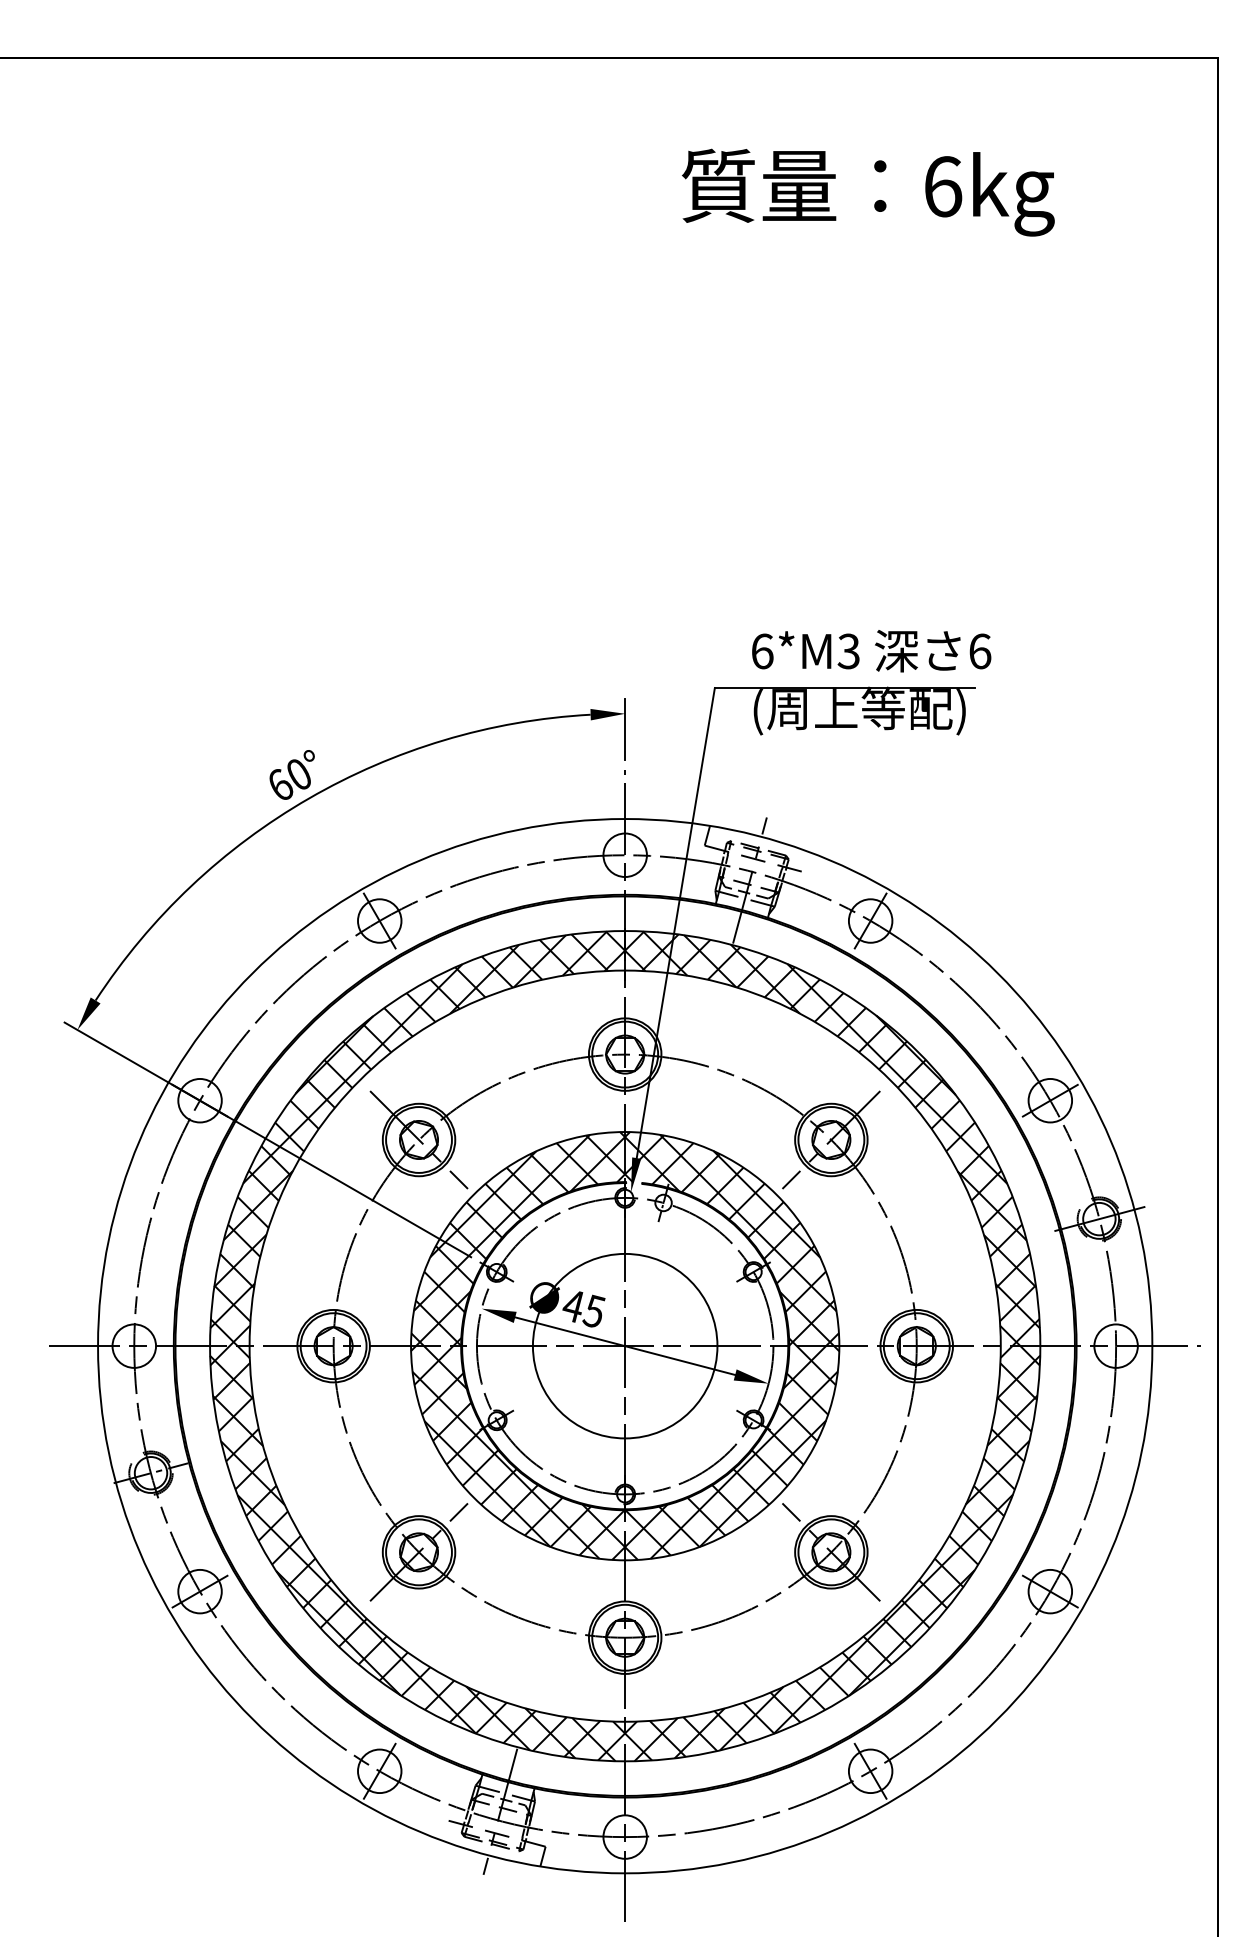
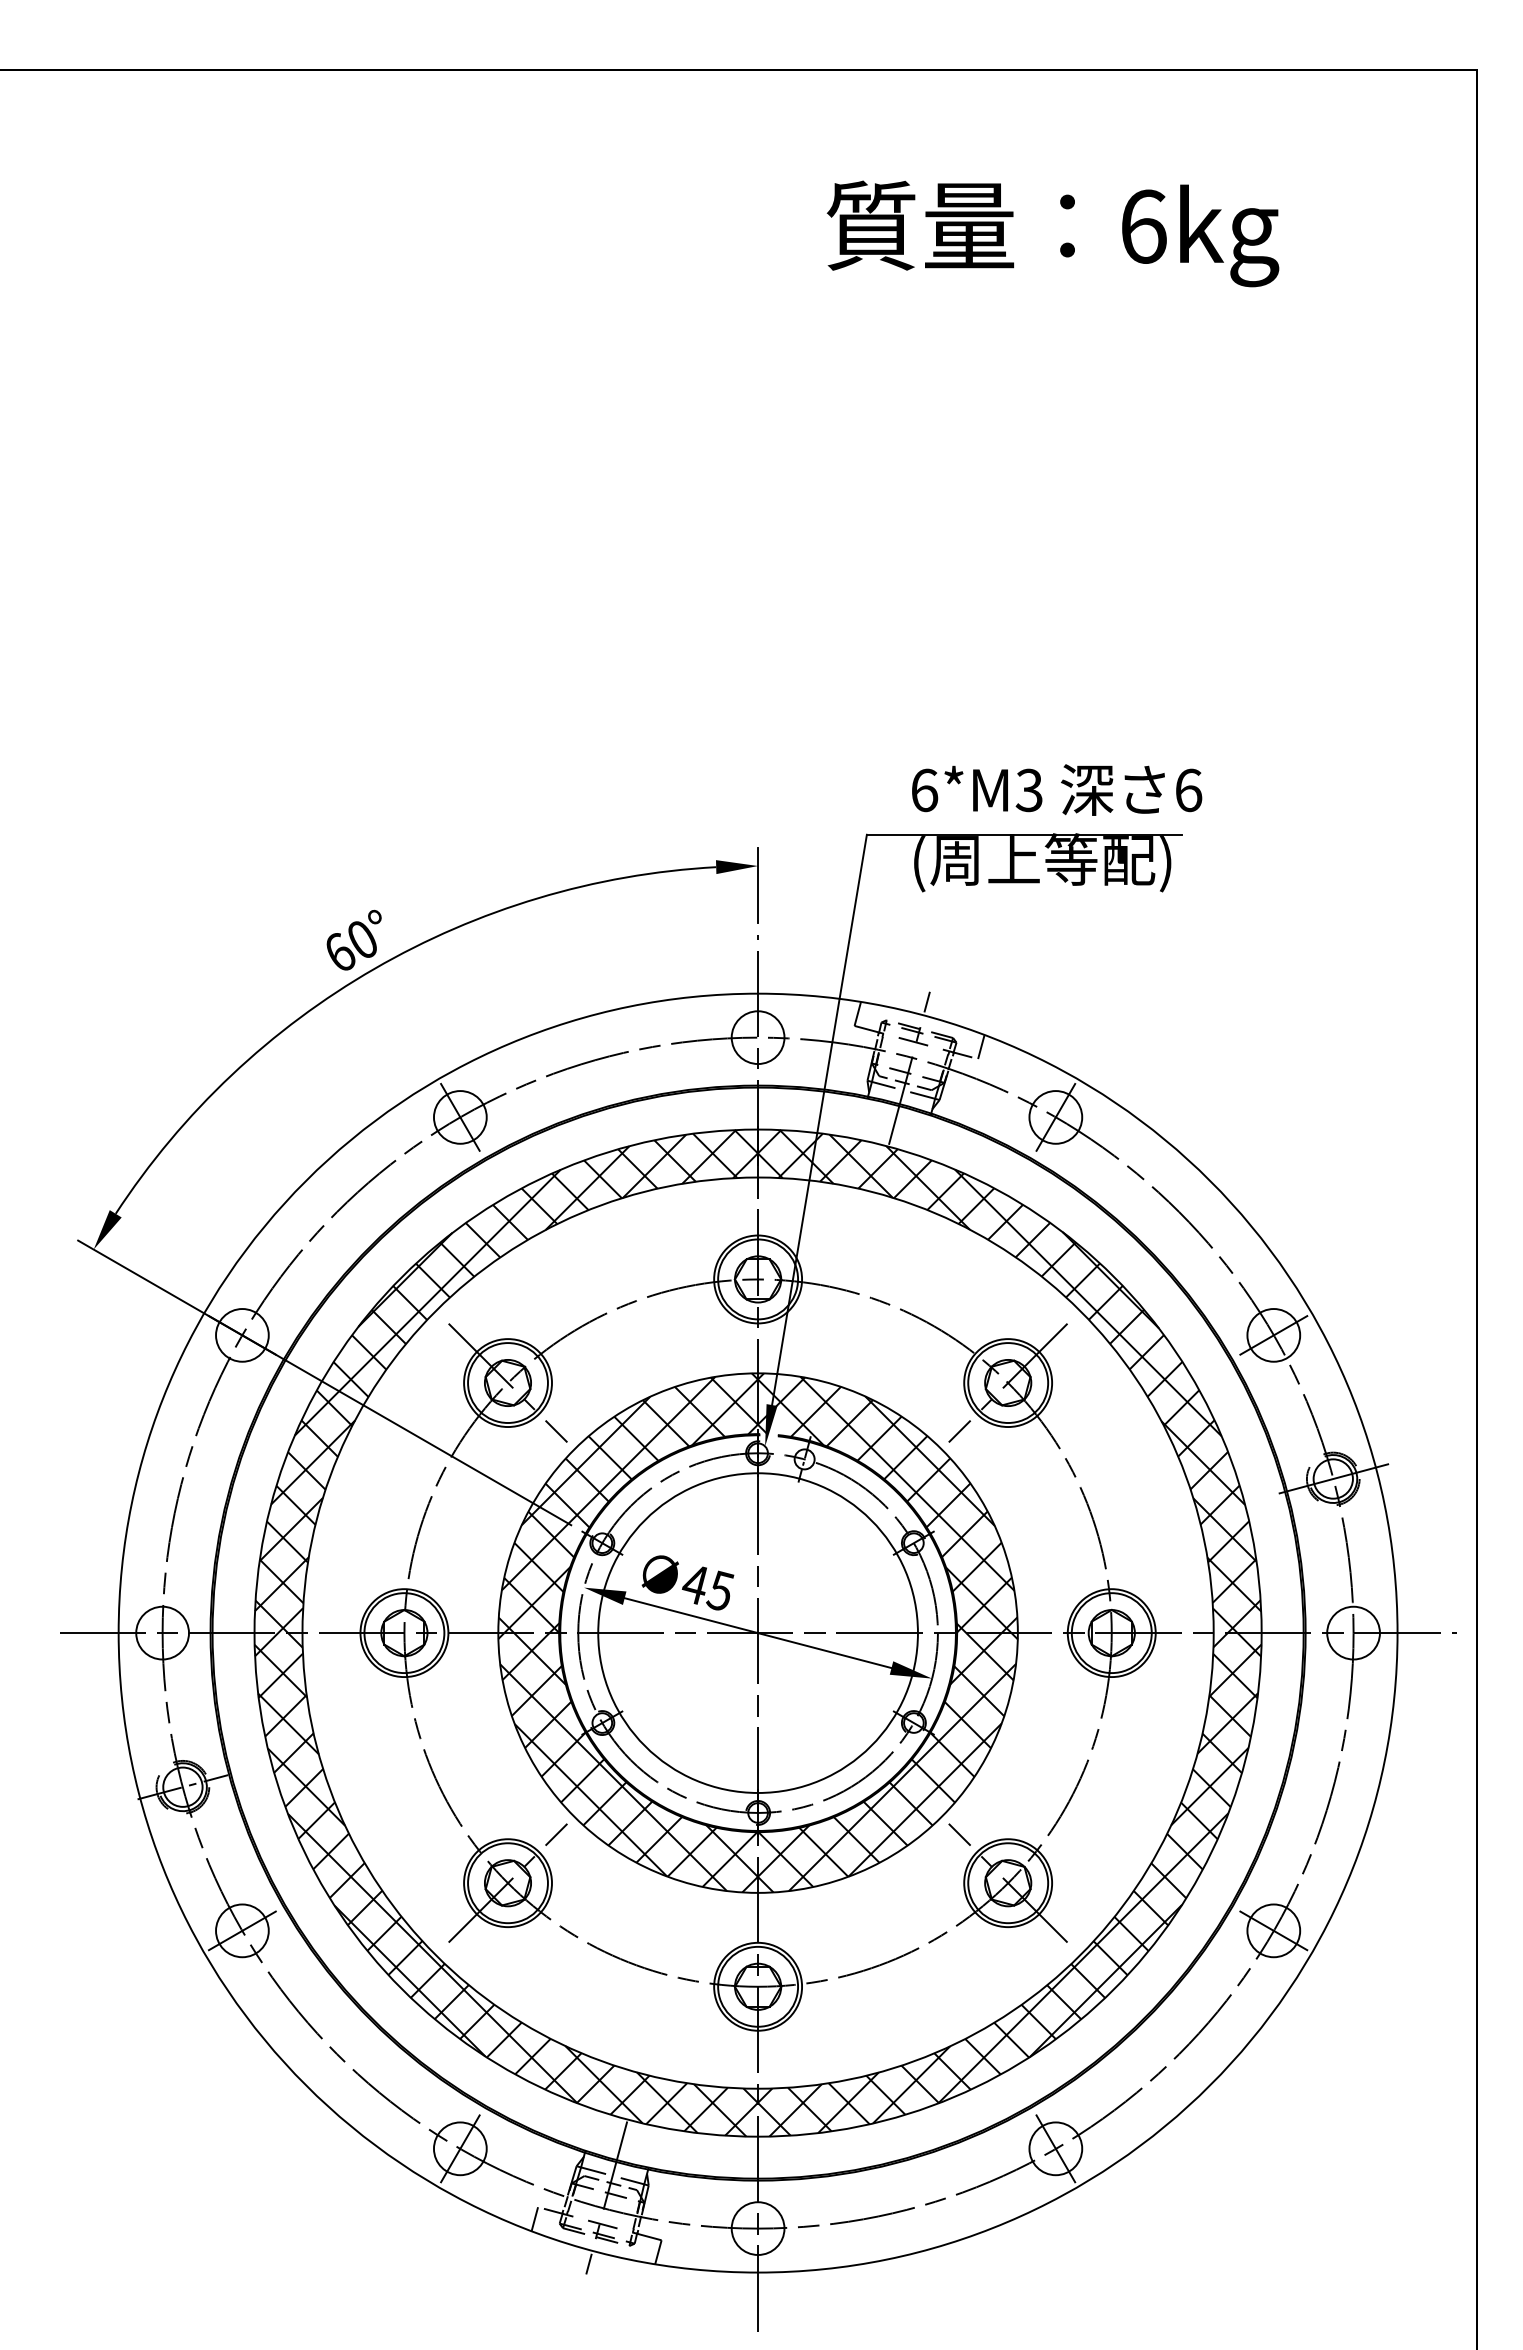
line: (809, 863) -> (981, 1047), added
circle: (624, 1345) -> (757, 1632), size x1.43
line: (440, 1829) -> (534, 2219), added

